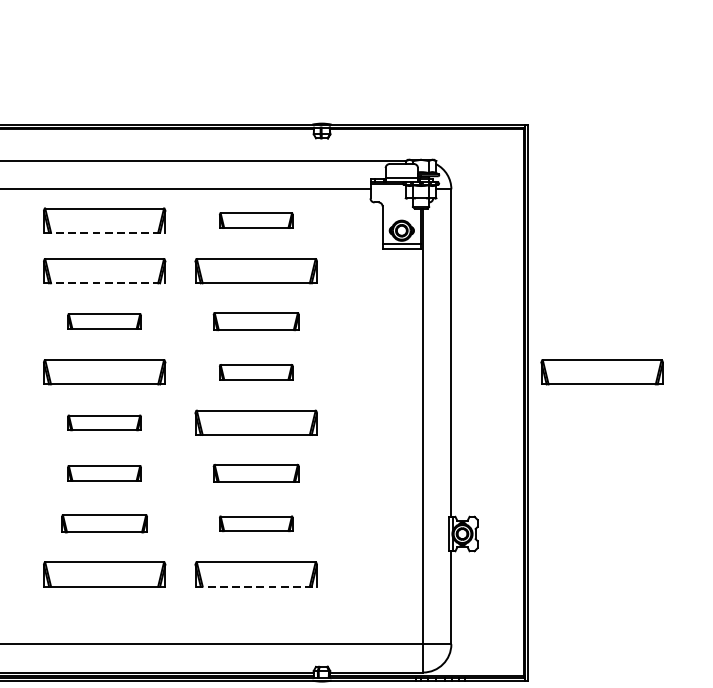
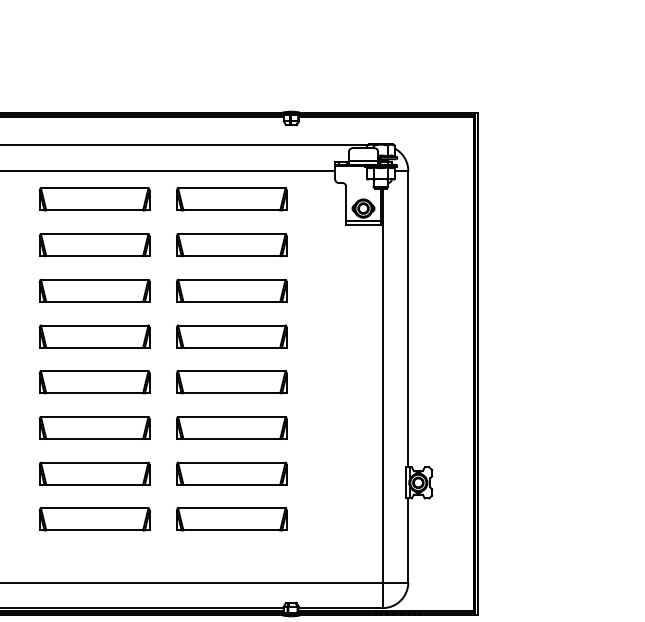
part: (255, 220) -> (231, 199), size x1.67
line: (104, 232) -> (94, 210), dashed -> solid
line: (104, 283) -> (94, 256), dashed -> solid
part: (104, 321) -> (94, 290), size x1.67
part: (255, 321) -> (231, 290), size x1.43
part: (255, 372) -> (231, 336), size x1.67
part: (601, 372) -> (544, 336), removed
part: (104, 423) -> (94, 382), size x1.67
part: (104, 472) -> (94, 427), size x1.67
part: (255, 472) -> (231, 427), size x1.43
part: (104, 523) -> (94, 473), size x1.43
part: (255, 523) -> (231, 473), size x1.67
line: (255, 586) -> (231, 530), dashed -> solid

